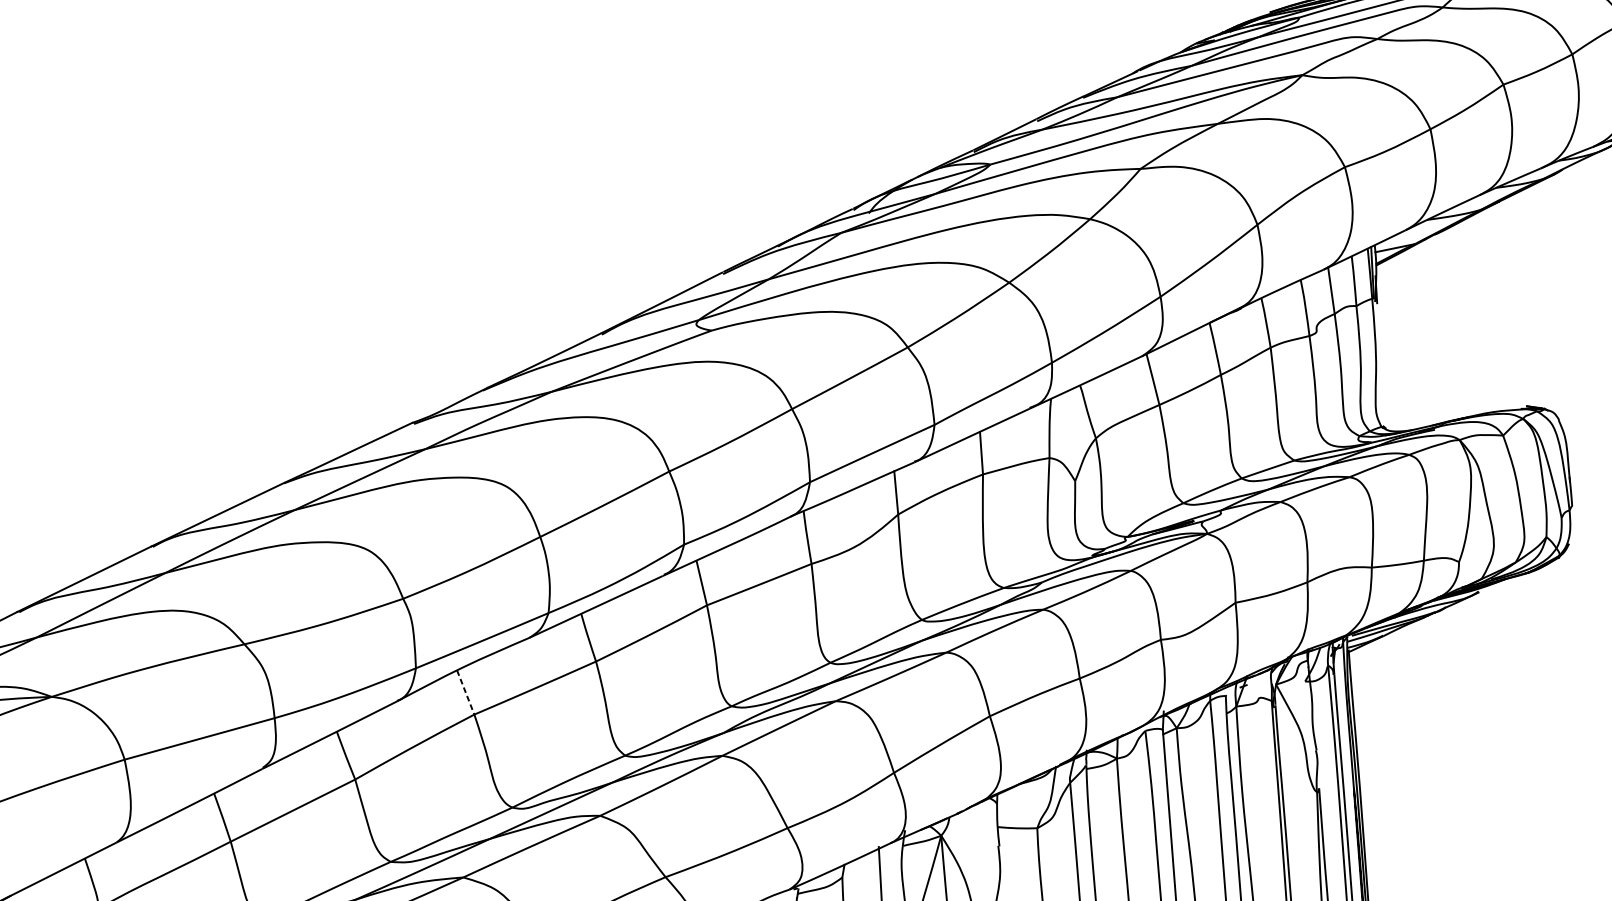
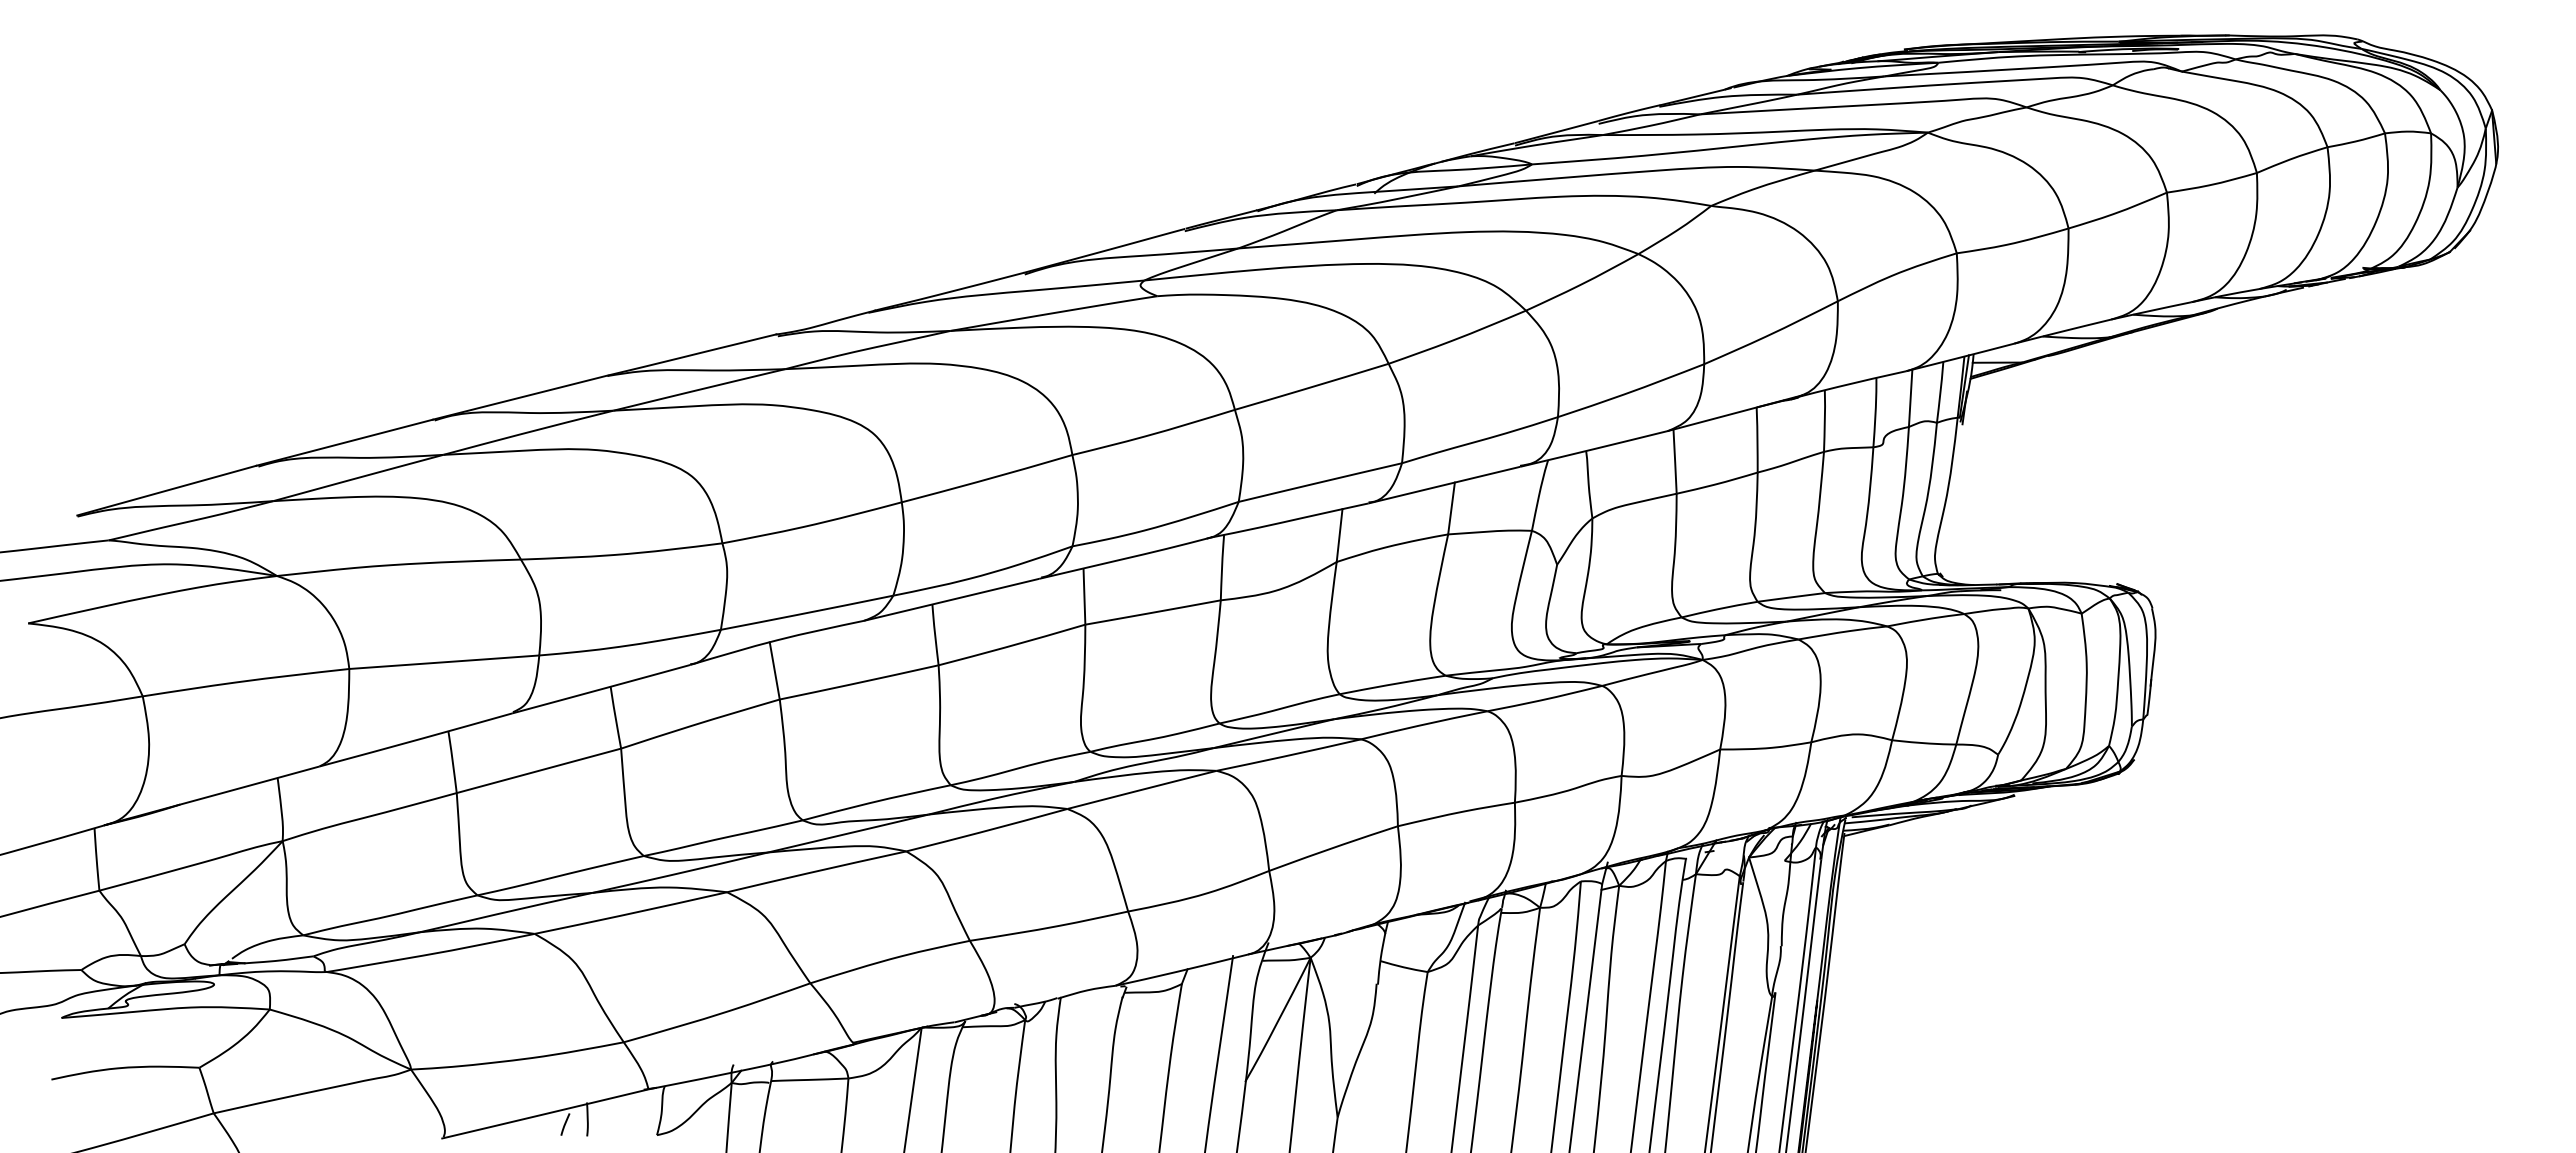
line: (465, 692) -> (774, 670), dashed -> solid

